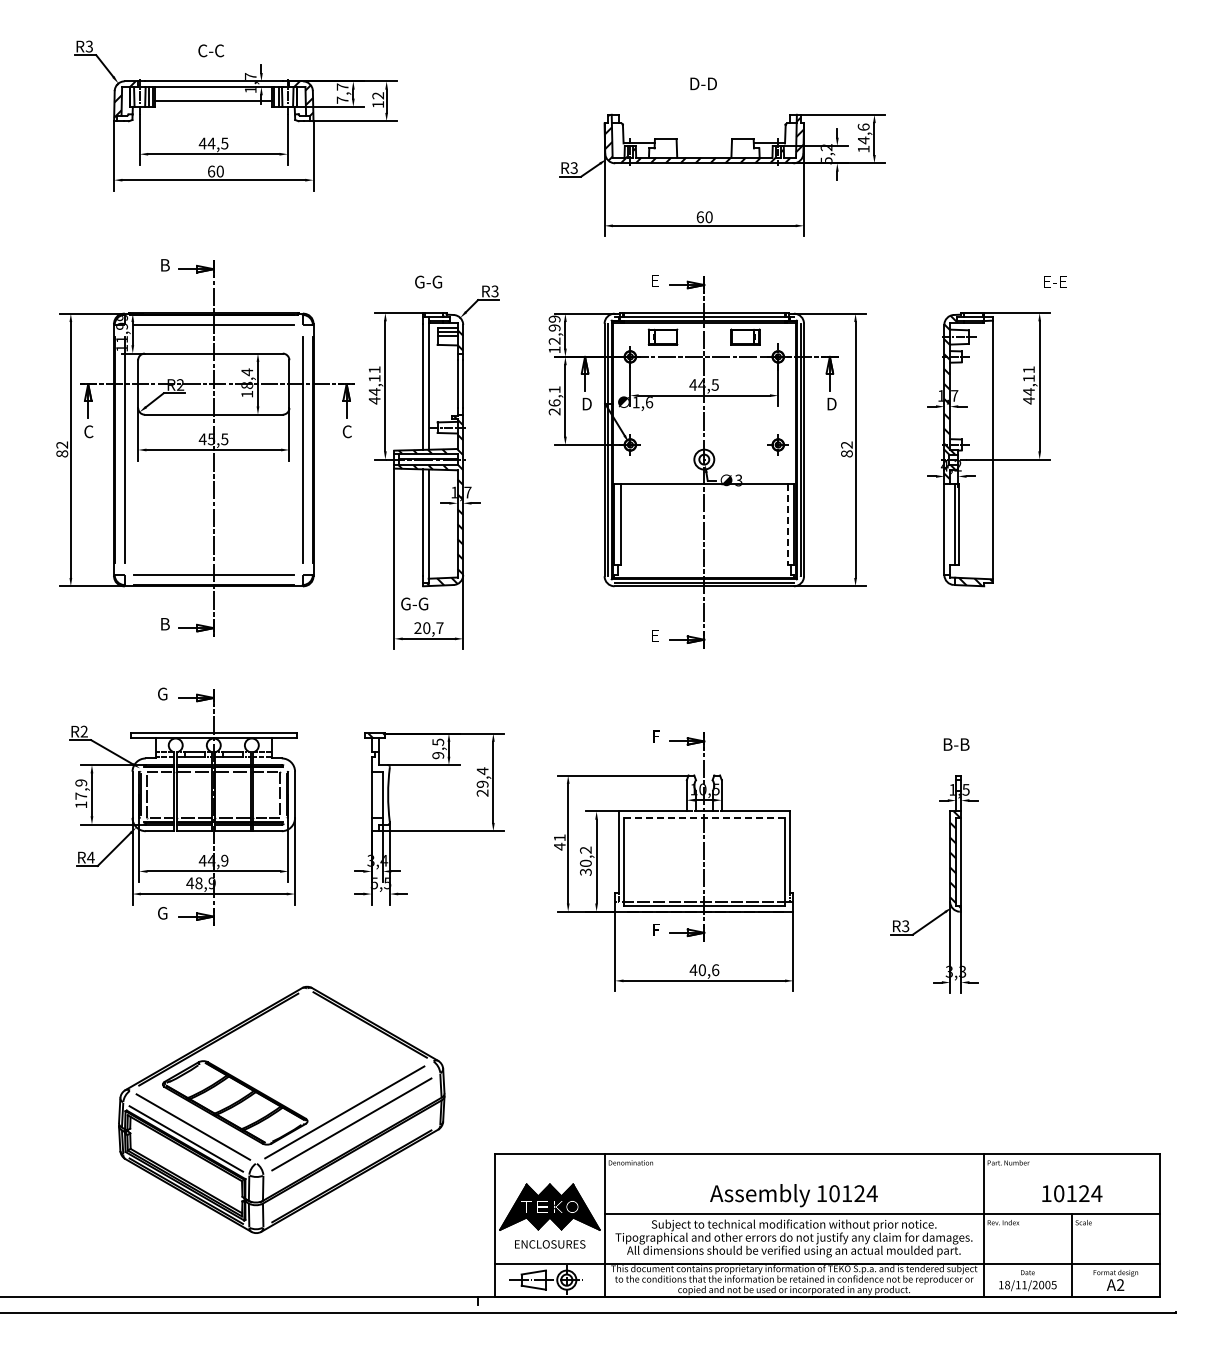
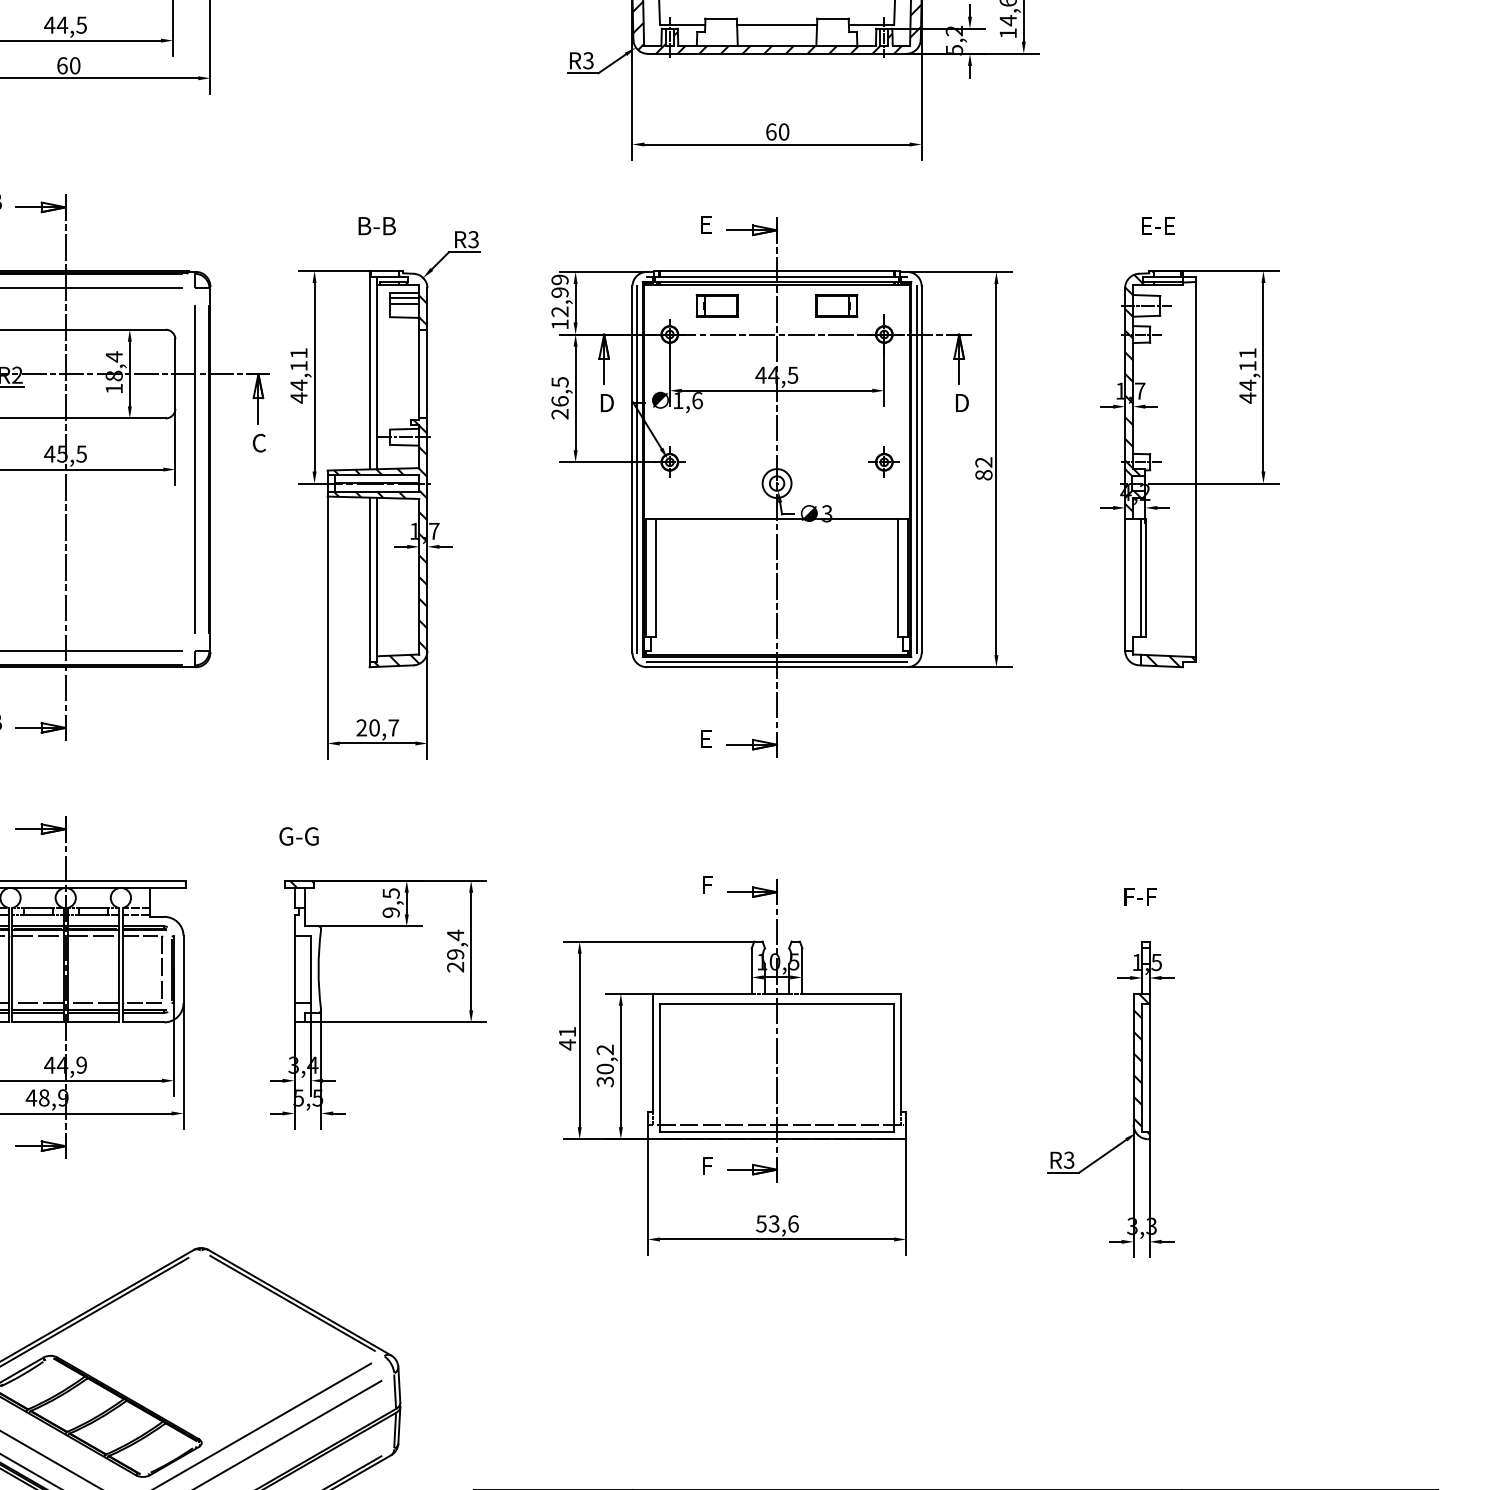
line: (703, 143) -> (775, 25), added
text: (428, 281) -> (377, 225), G-G -> B-B
text: (1055, 281) -> (1158, 225), moved
text: (554, 389) -> (559, 381), 26,1 -> 26,5
line: (787, 524) -> (897, 577), dashed -> solid
text: (414, 603) -> (298, 835), moved
text: (956, 744) -> (1142, 896), B-B -> F-F
line: (704, 818) -> (777, 1003), dashed -> solid
text: (697, 970) -> (767, 1224), 40,6 -> 53,6

